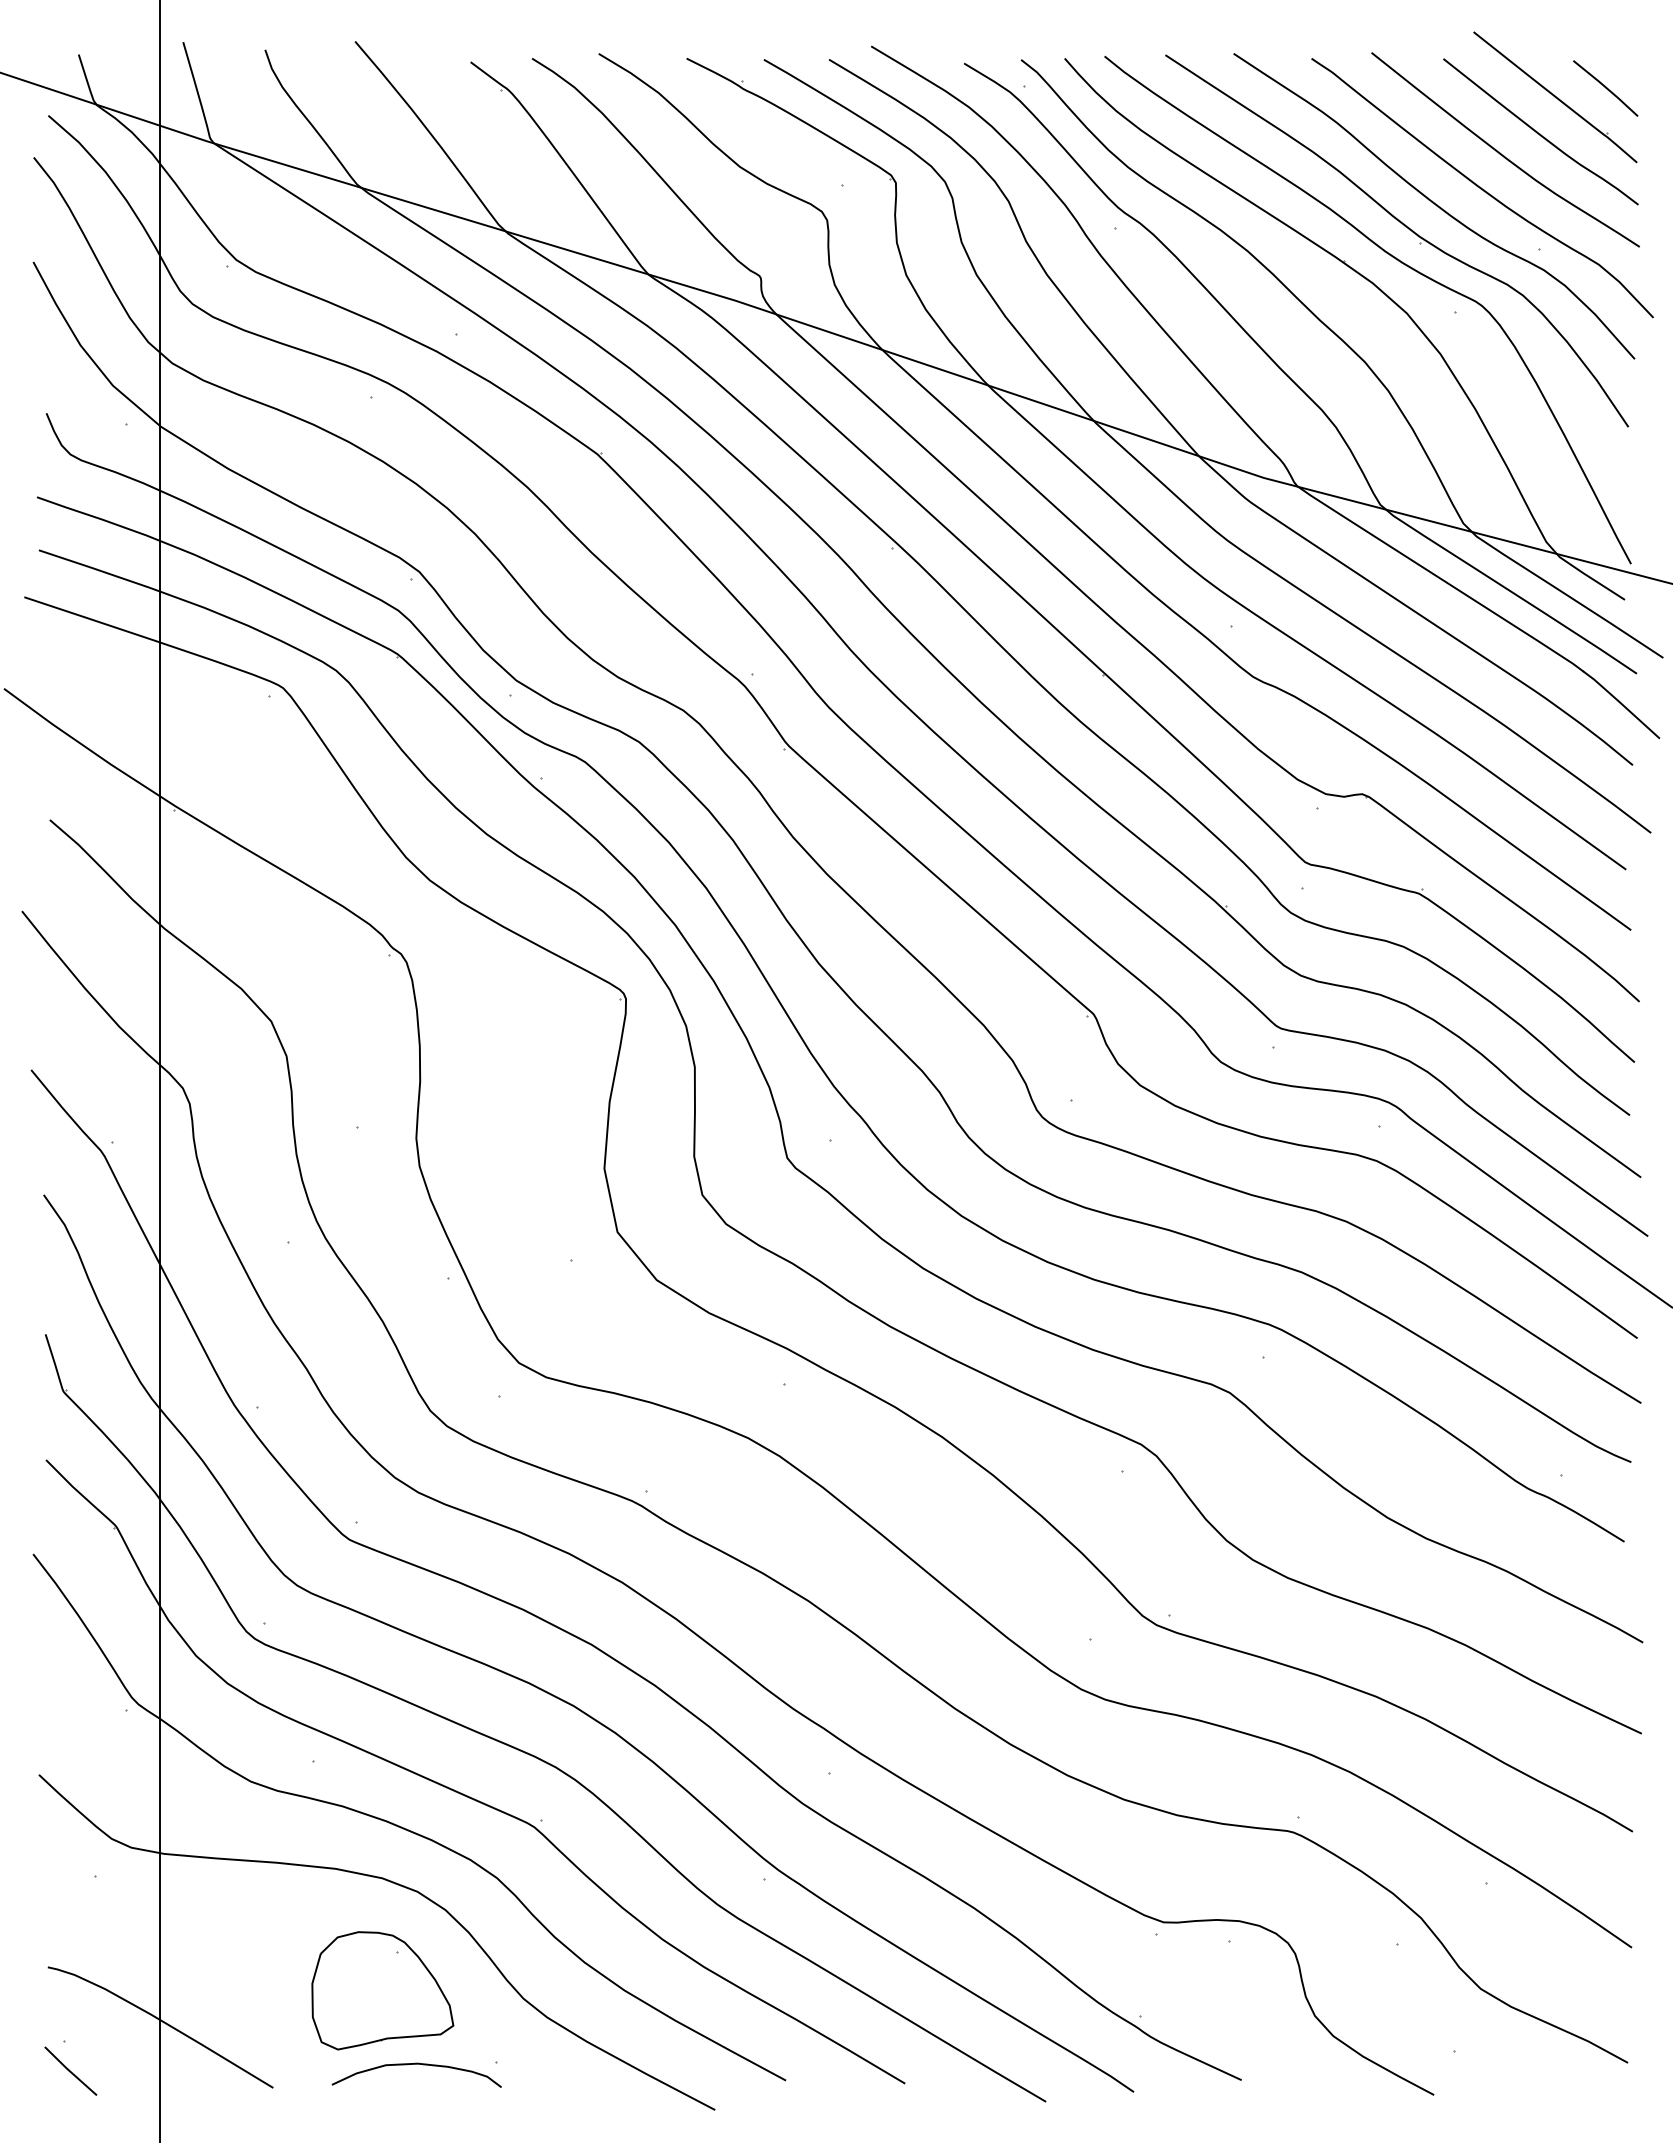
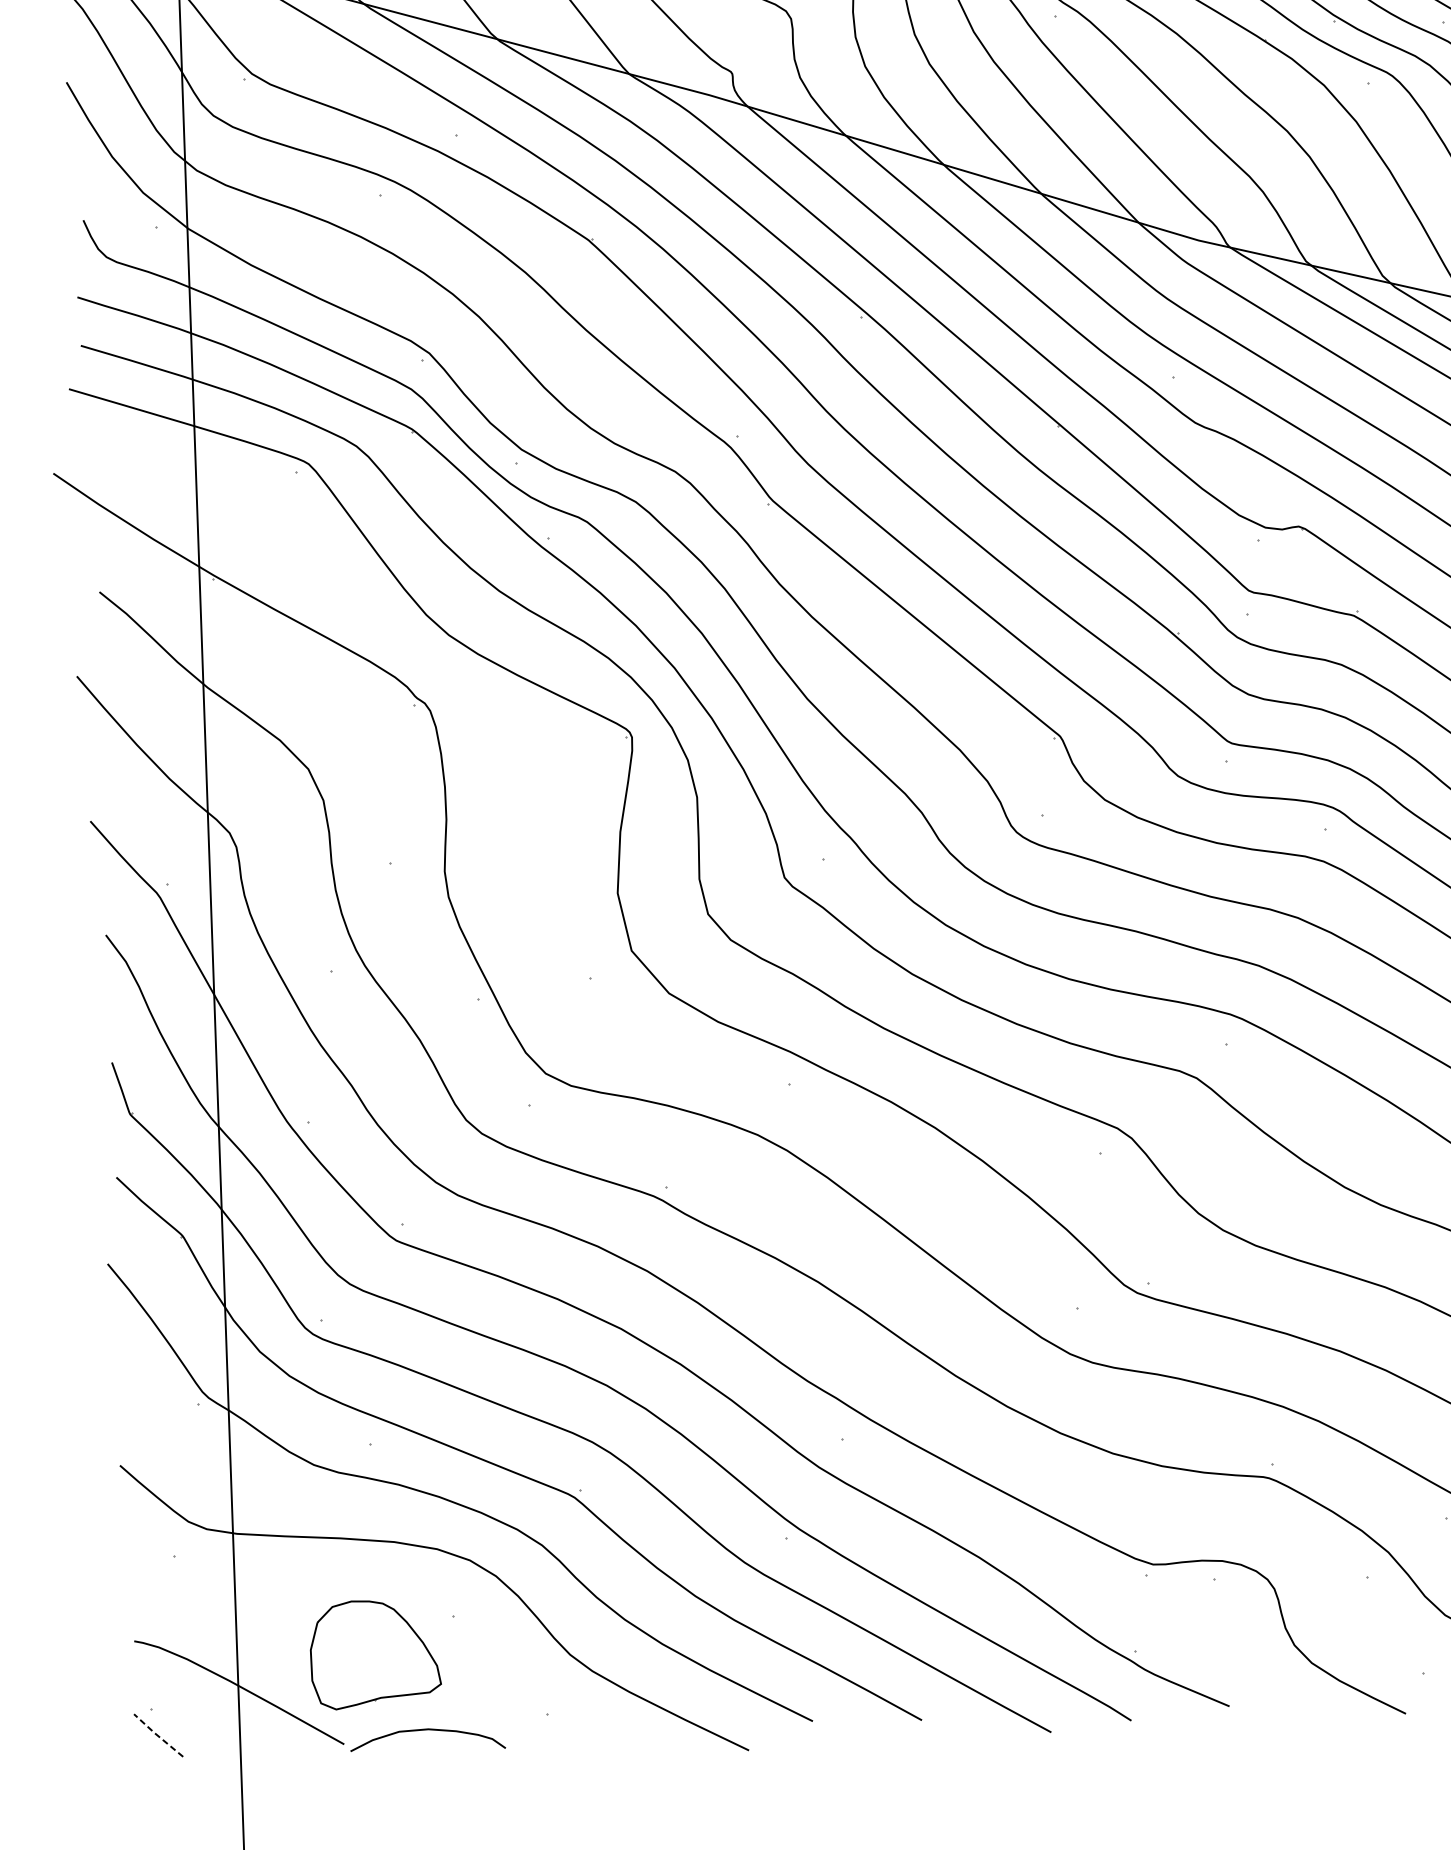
part: (382, 1990) -> (375, 1654), moved
curve: (416, 2064) -> (427, 1730), moved
line: (69, 2070) -> (157, 1734), solid -> dashed

